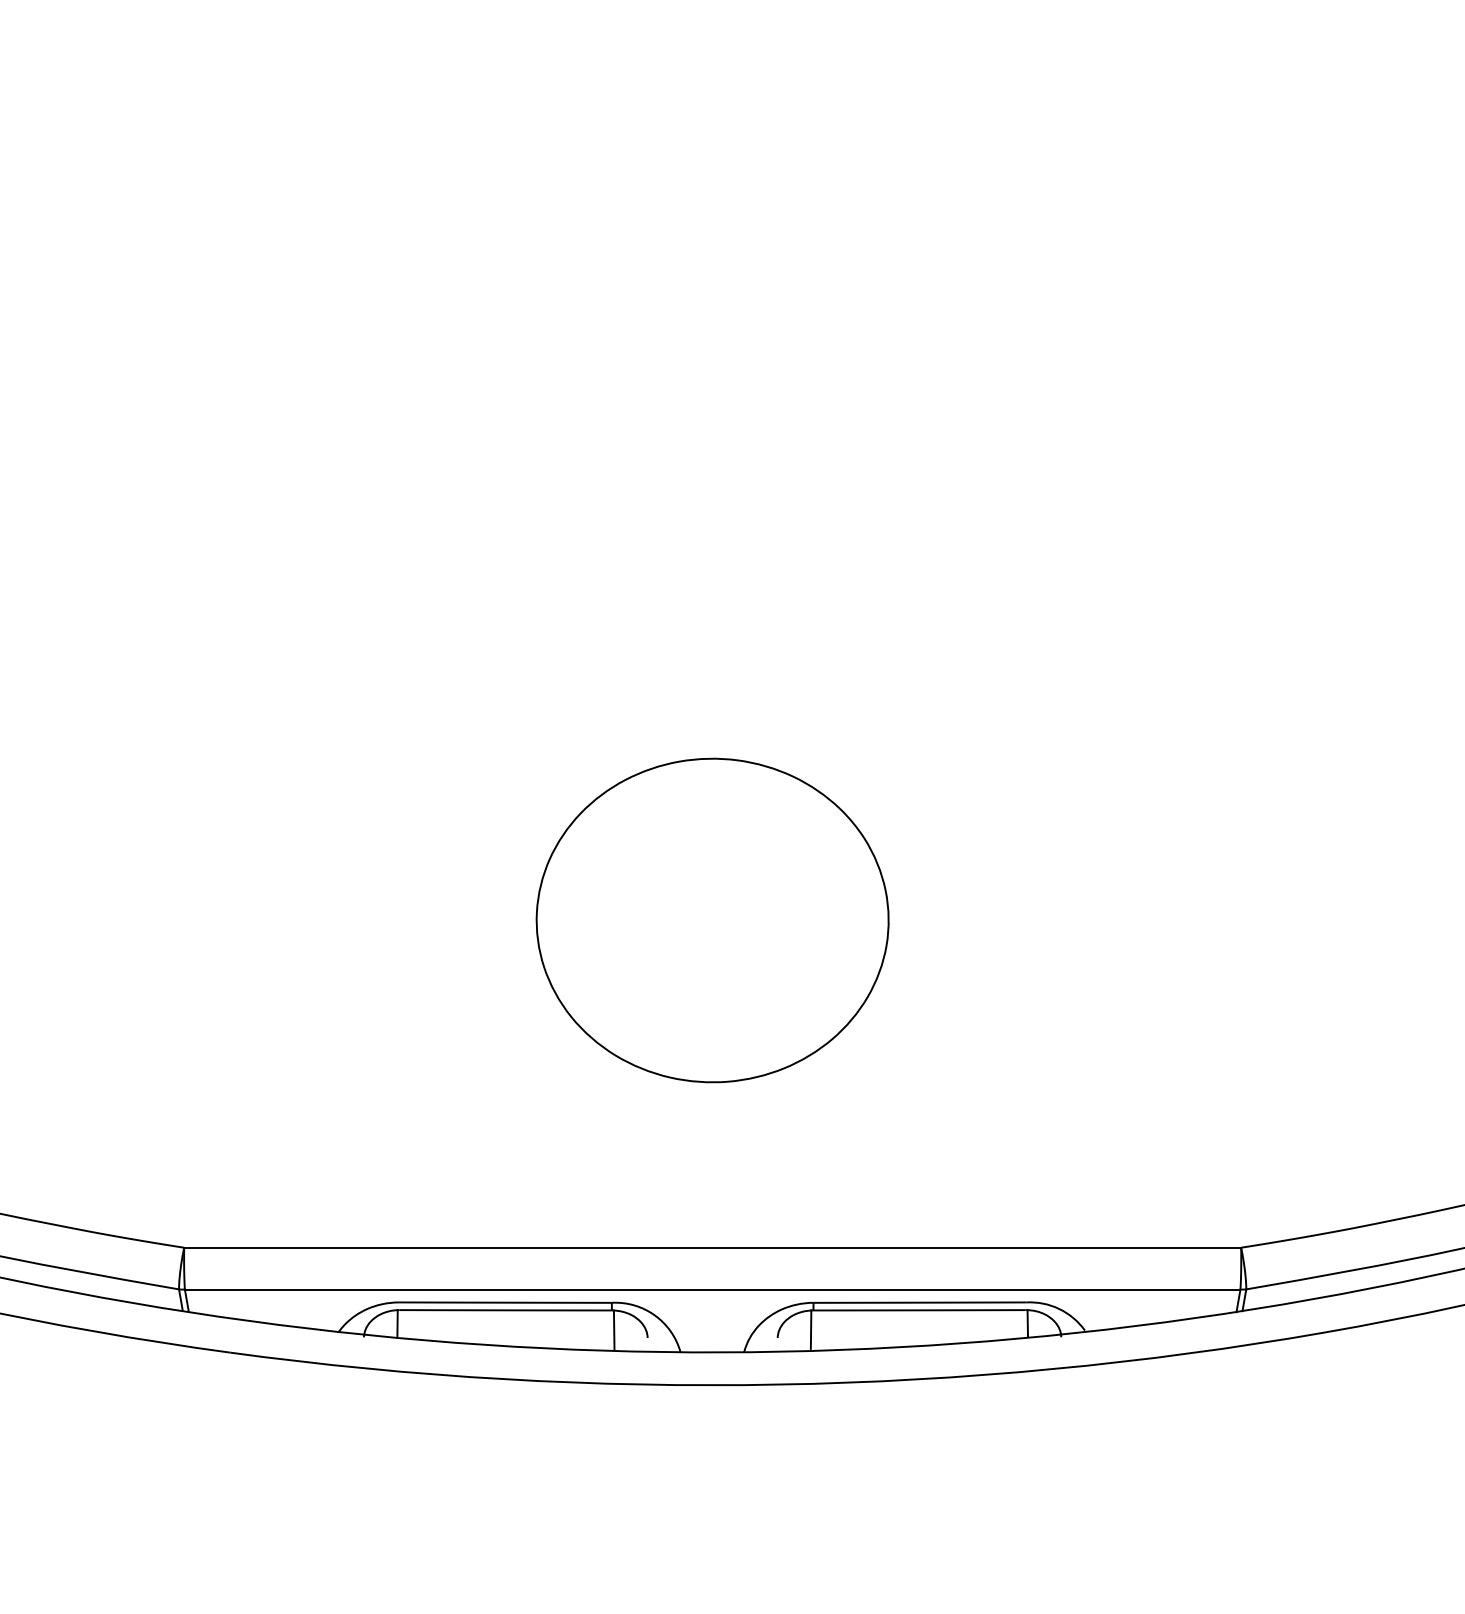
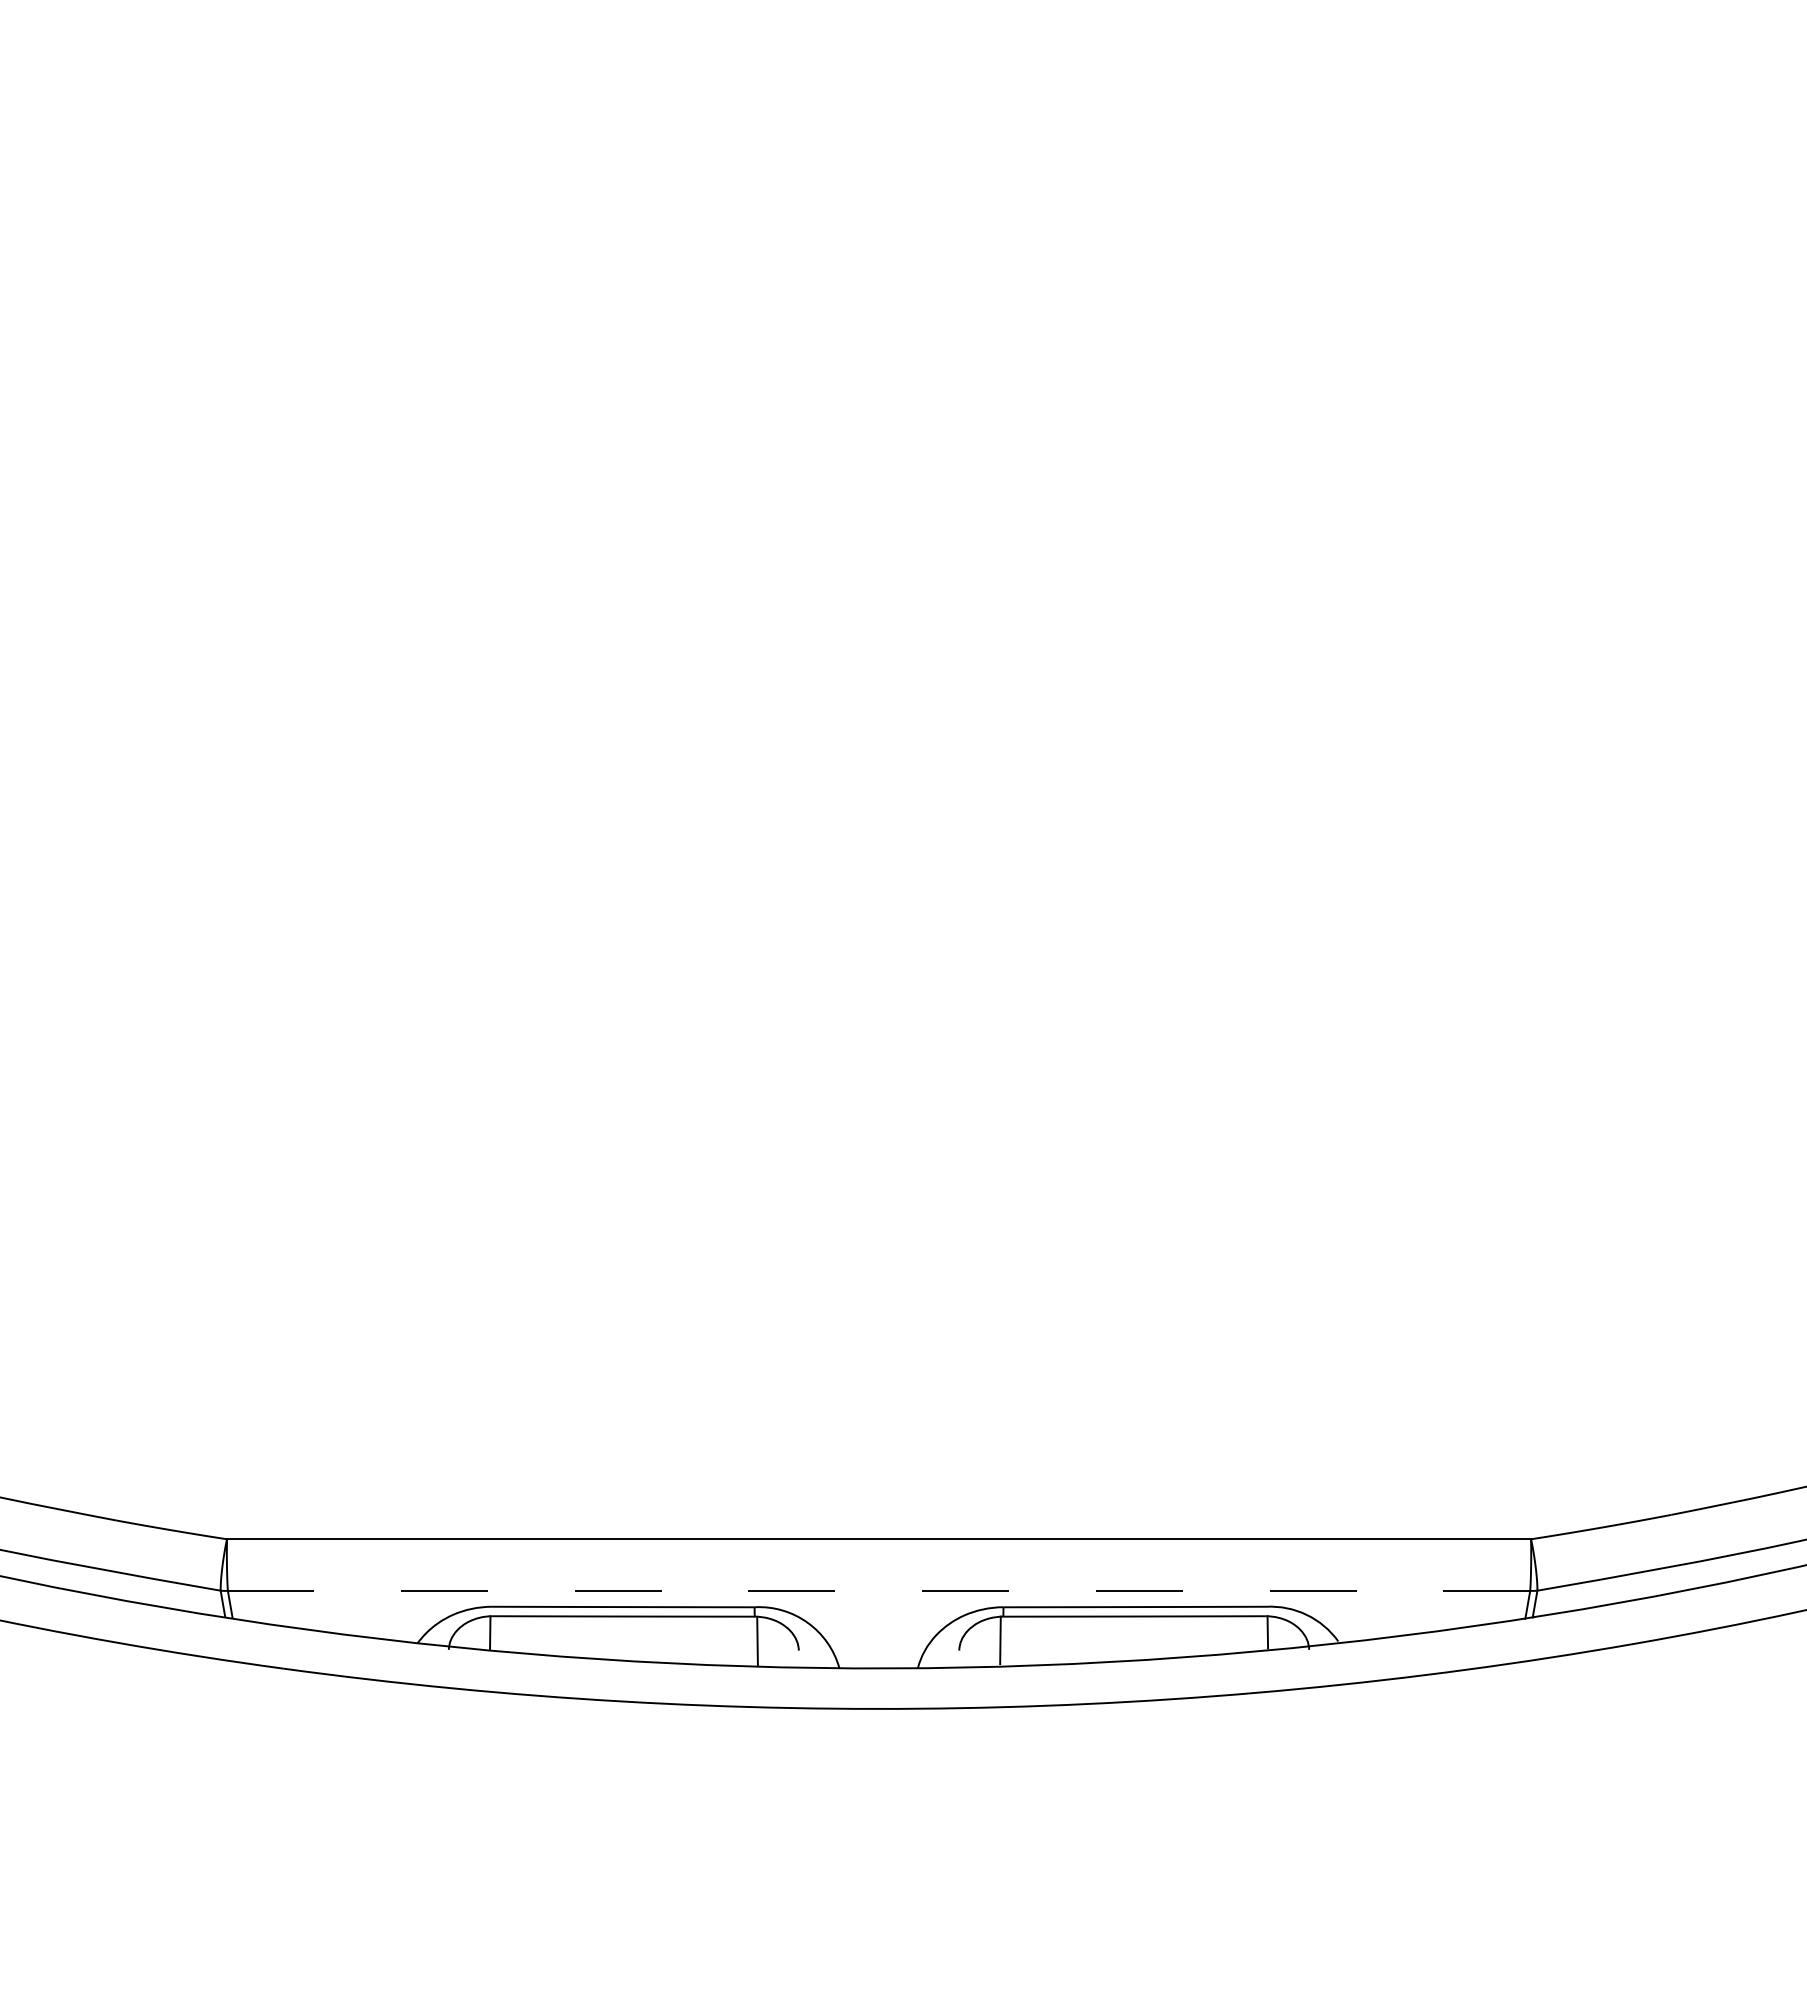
part: (713, 920) -> (879, 1135), removed
line: (712, 1289) -> (878, 1590), solid -> dashed

